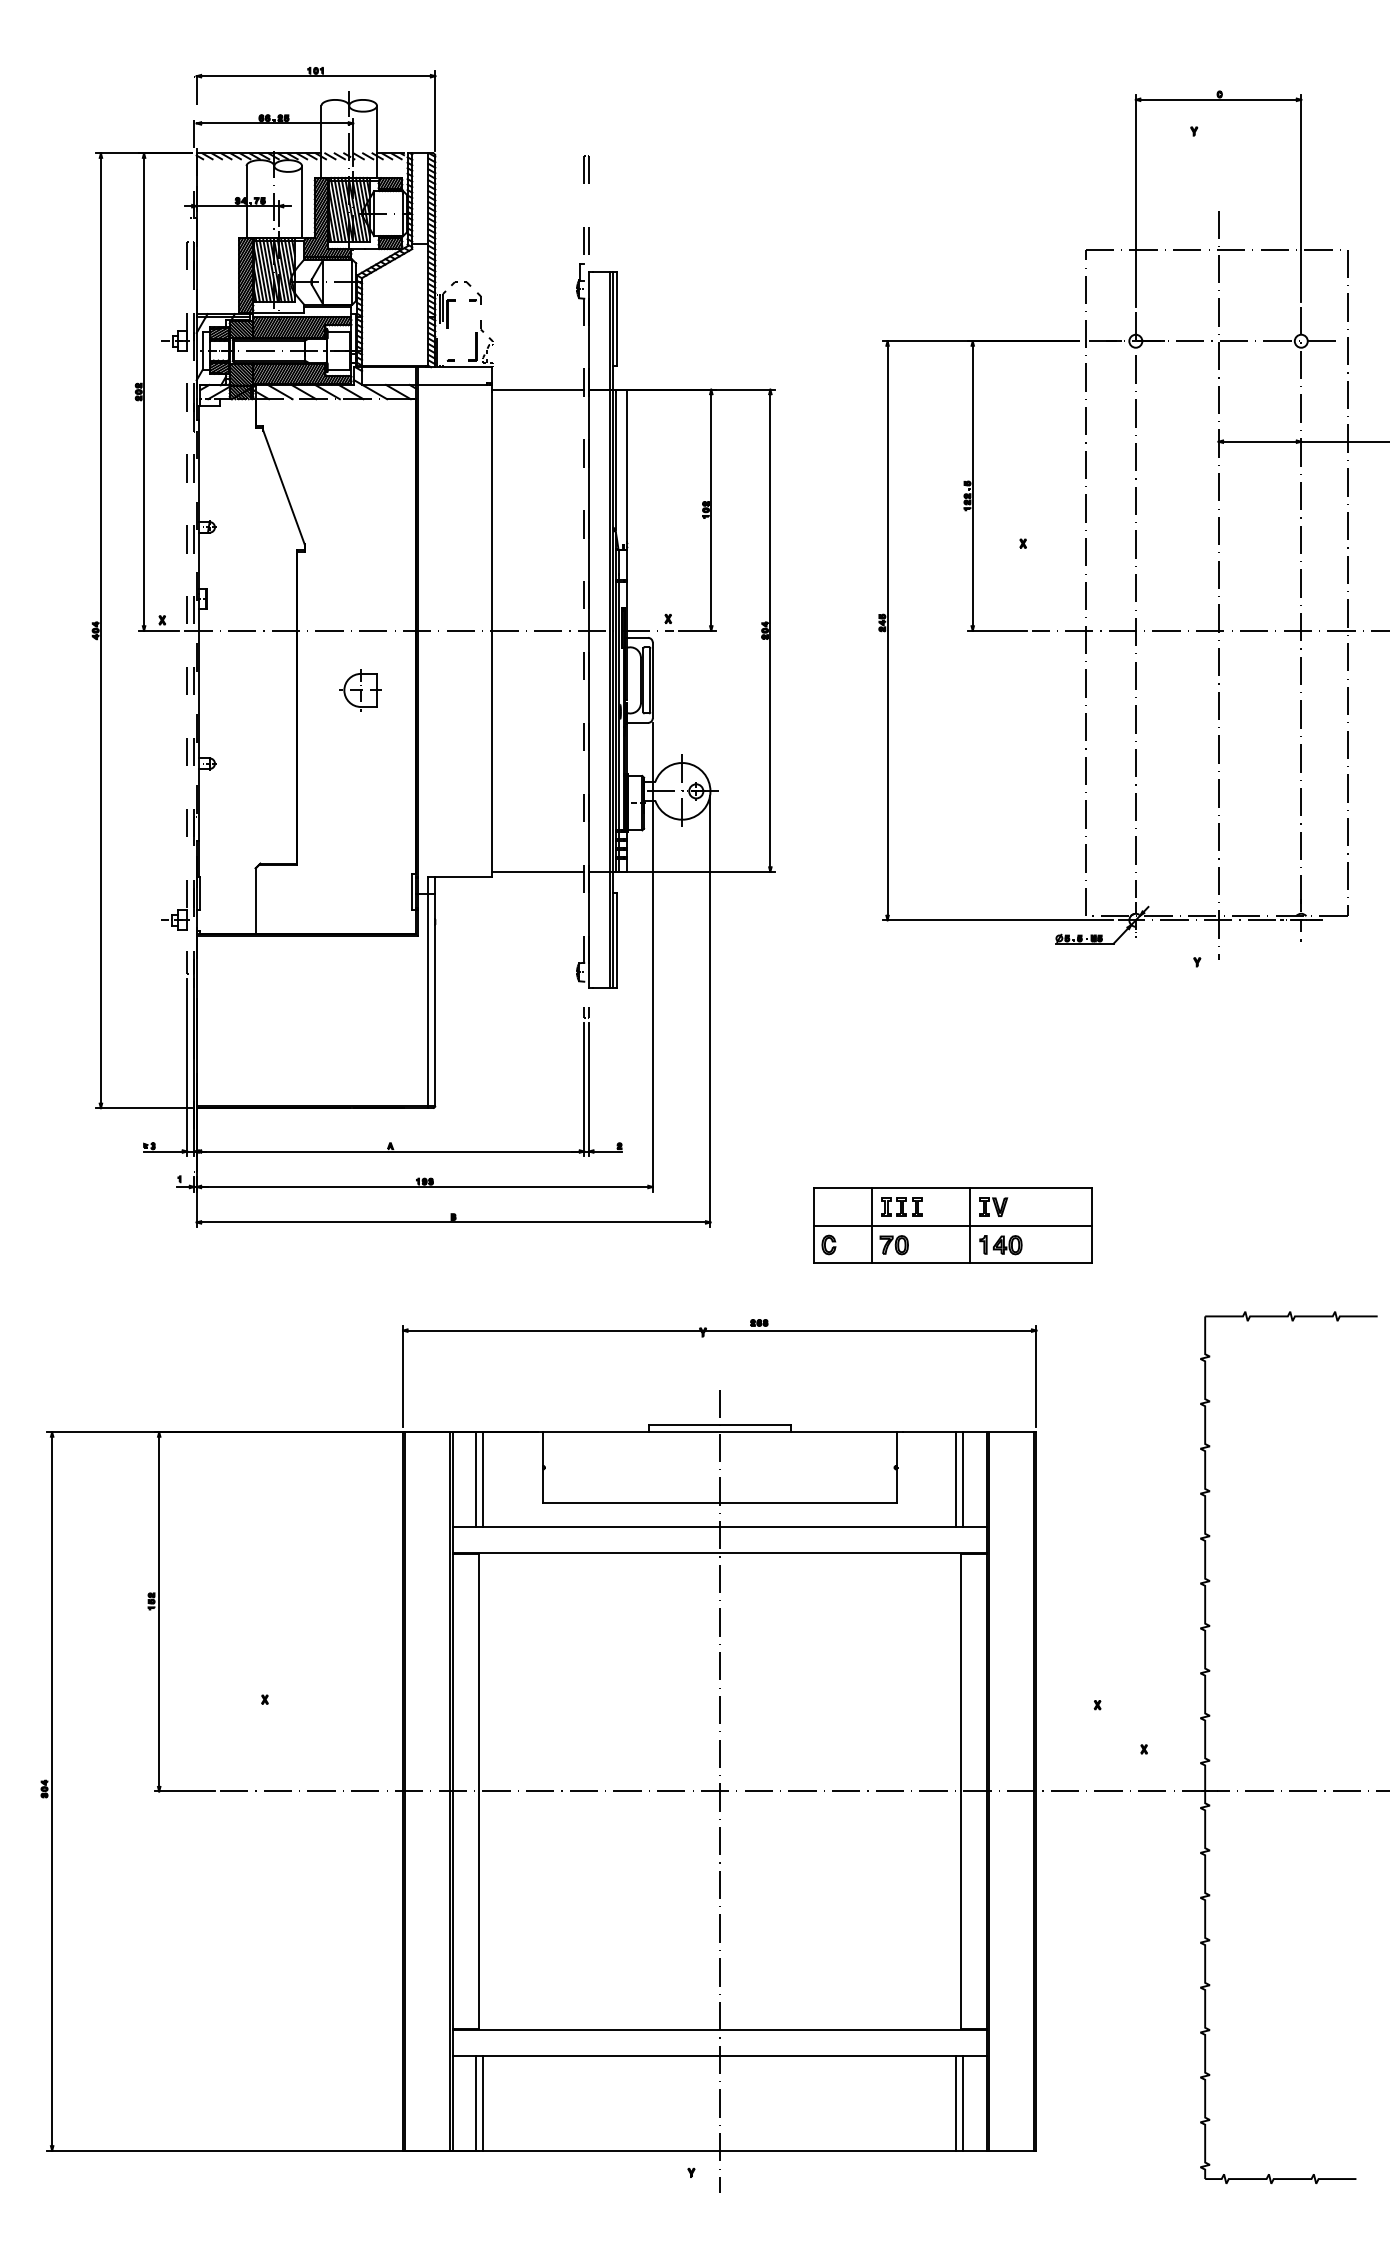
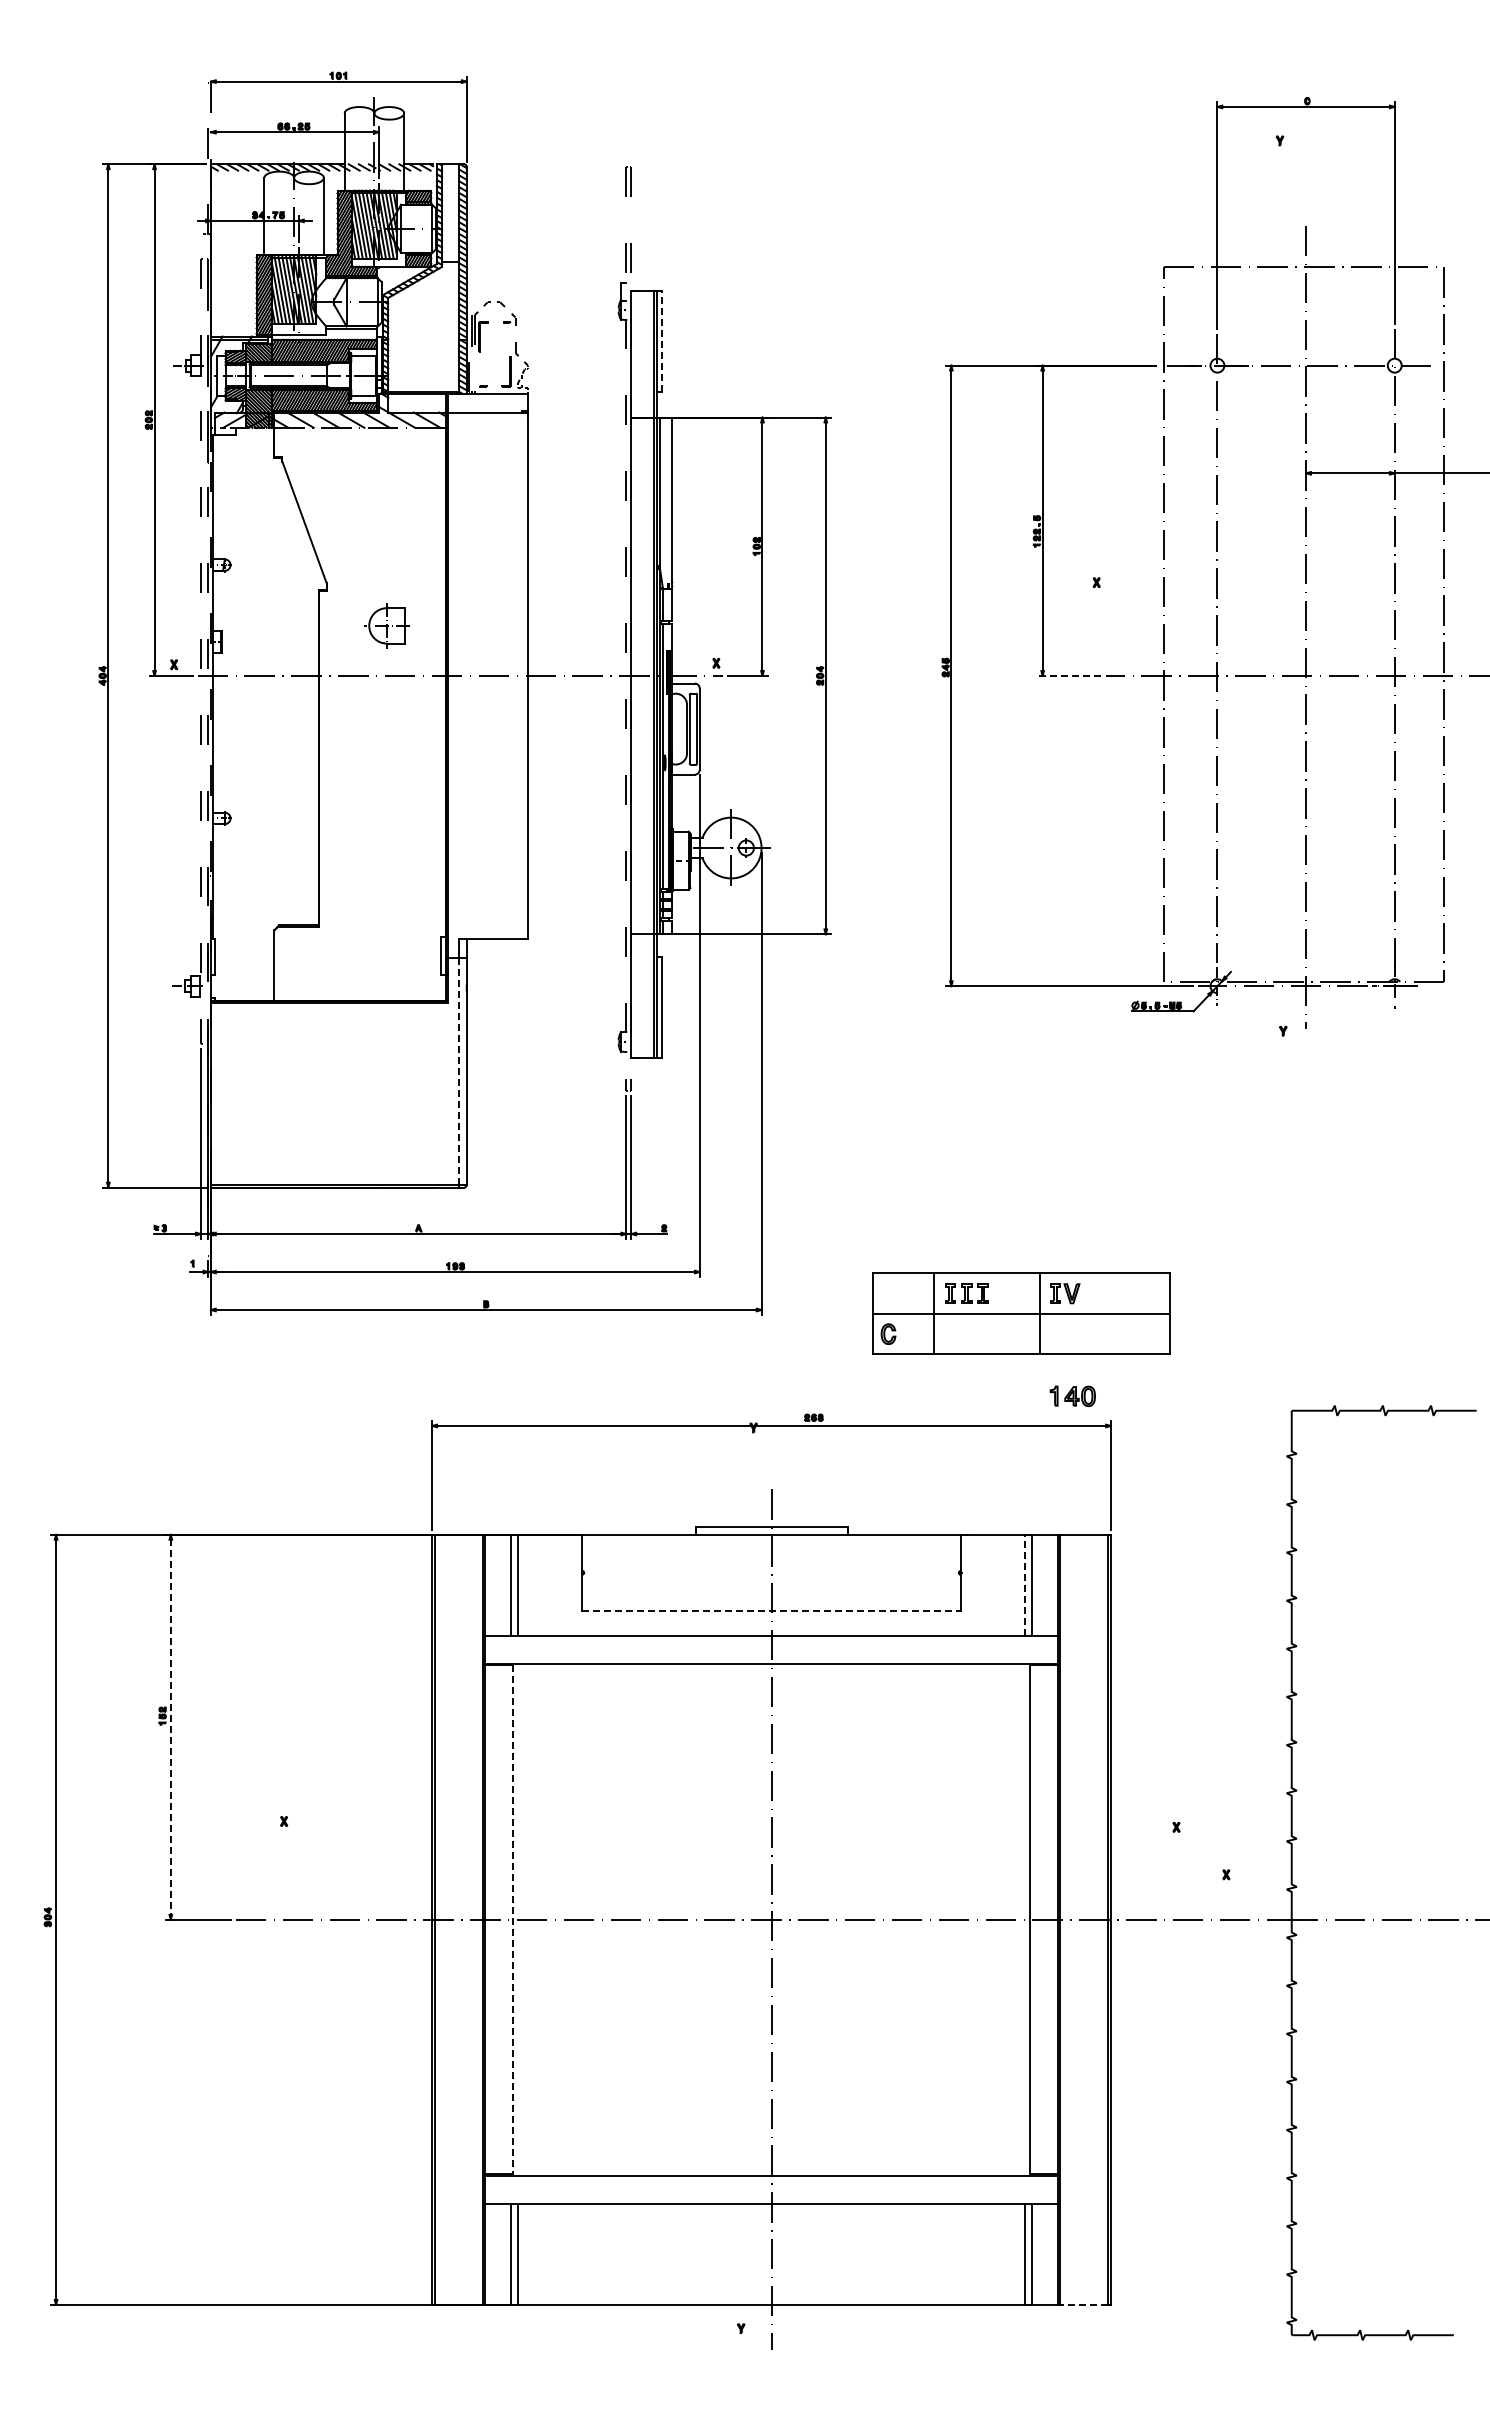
line: (617, 318) -> (661, 341), solid -> dashed
line: (537, 389) -> (576, 417), removed
line: (997, 630) -> (1069, 675), solid -> dashed
part: (360, 690) -> (386, 625), moved
line: (537, 872) -> (576, 934), removed
line: (428, 1000) -> (459, 1072), solid -> dashed
part: (894, 1245) -> (958, 1334), removed
part: (1000, 1245) -> (1072, 1396), moved
line: (955, 1479) -> (1024, 1585), solid -> dashed
line: (719, 1502) -> (771, 1610), solid -> dashed
line: (158, 1611) -> (170, 1726), solid -> dashed
line: (478, 1791) -> (513, 1919), solid -> dashed
line: (1010, 2150) -> (1083, 2304), solid -> dashed

